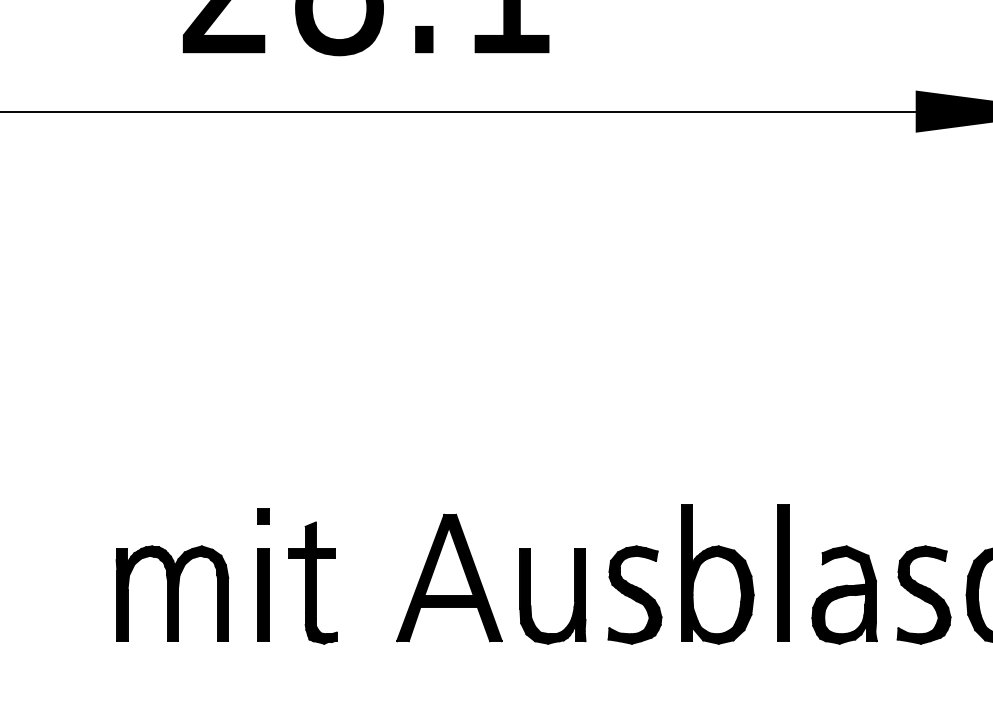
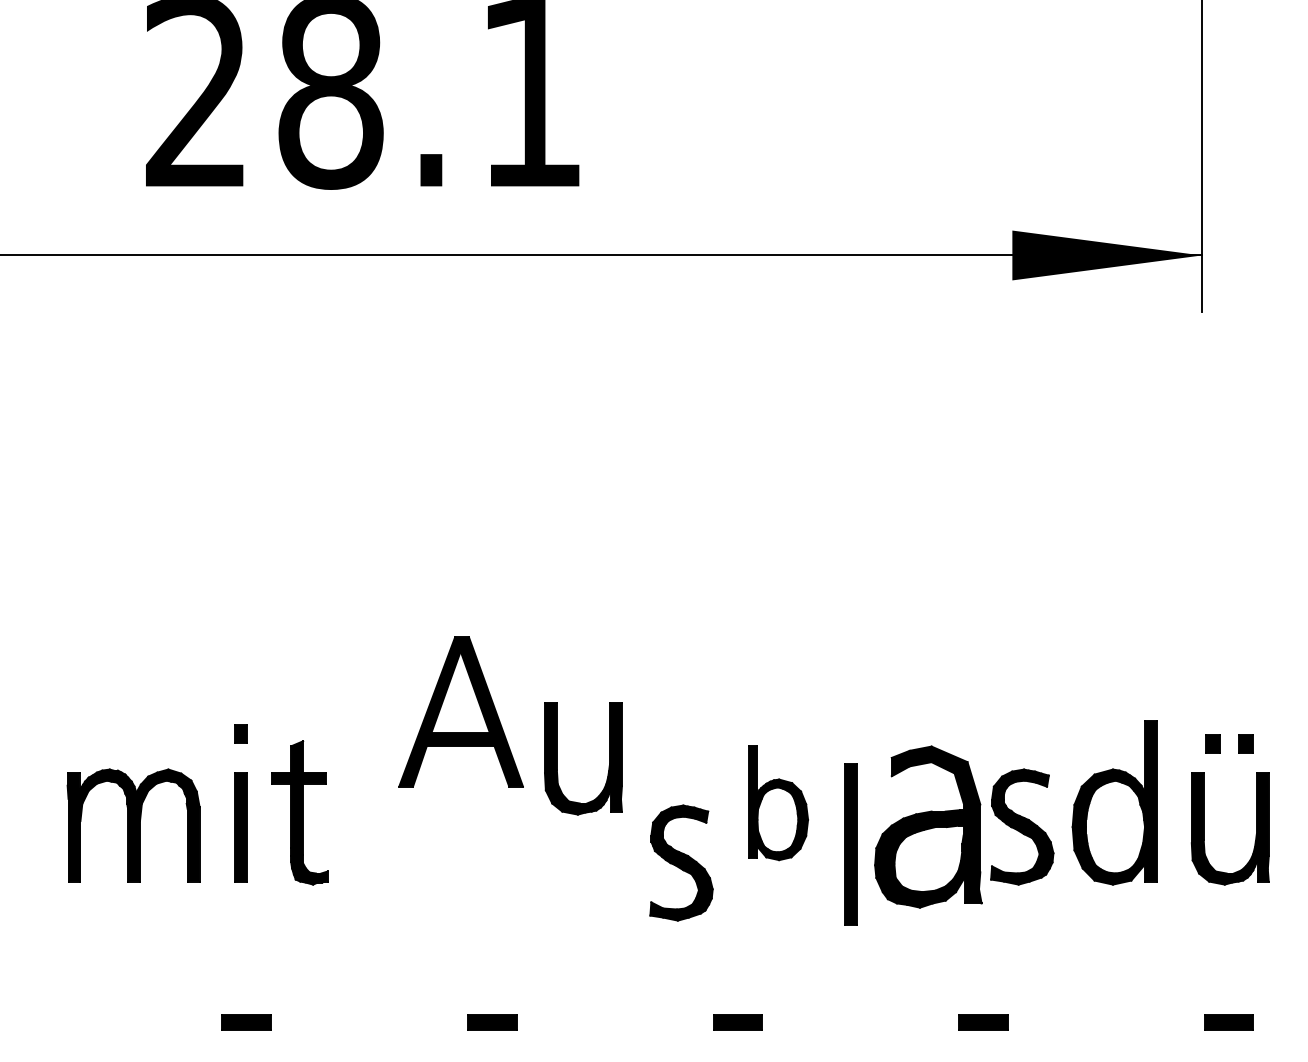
part: (783, 573) -> (850, 844), moved
part: (717, 574) -> (778, 802), size x0.7
part: (448, 577) -> (460, 711), moved
part: (635, 594) -> (681, 862), moved
part: (844, 594) -> (928, 826), size x1.4
part: (530, 596) -> (557, 758), moved

